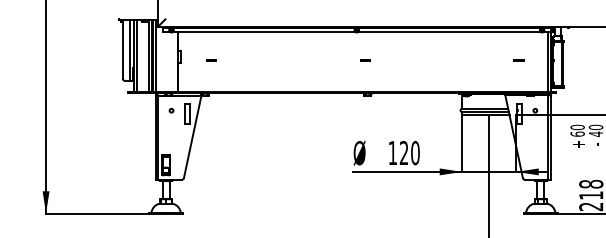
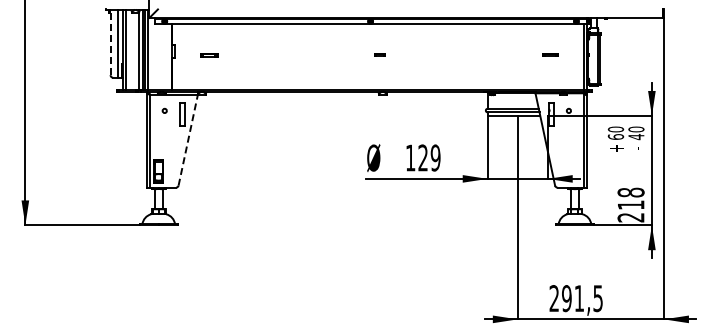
line: (122, 49) -> (110, 42), solid -> dashed
part: (210, 59) -> (208, 54), size x1.6
part: (518, 59) -> (550, 54), size x1.4
line: (192, 136) -> (188, 139), solid -> dashed
text: (415, 152) -> (435, 157), 120 -> 129

